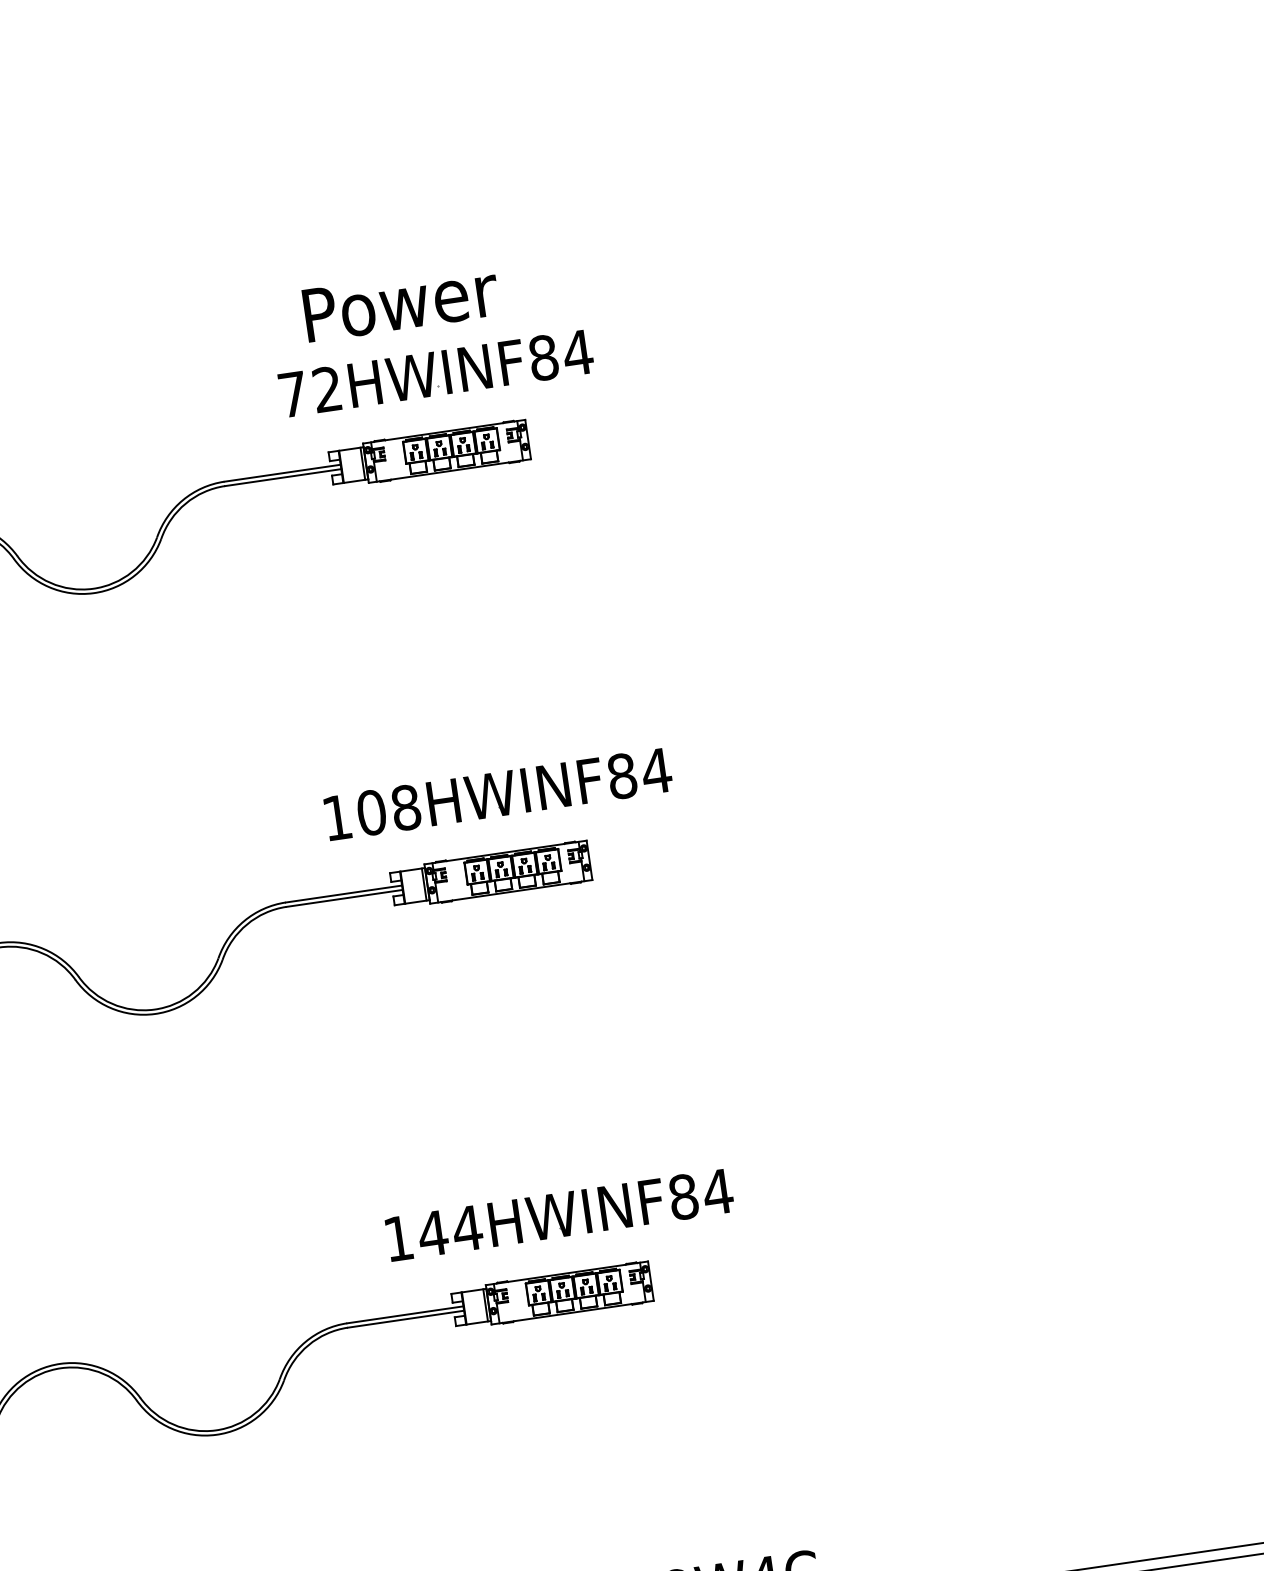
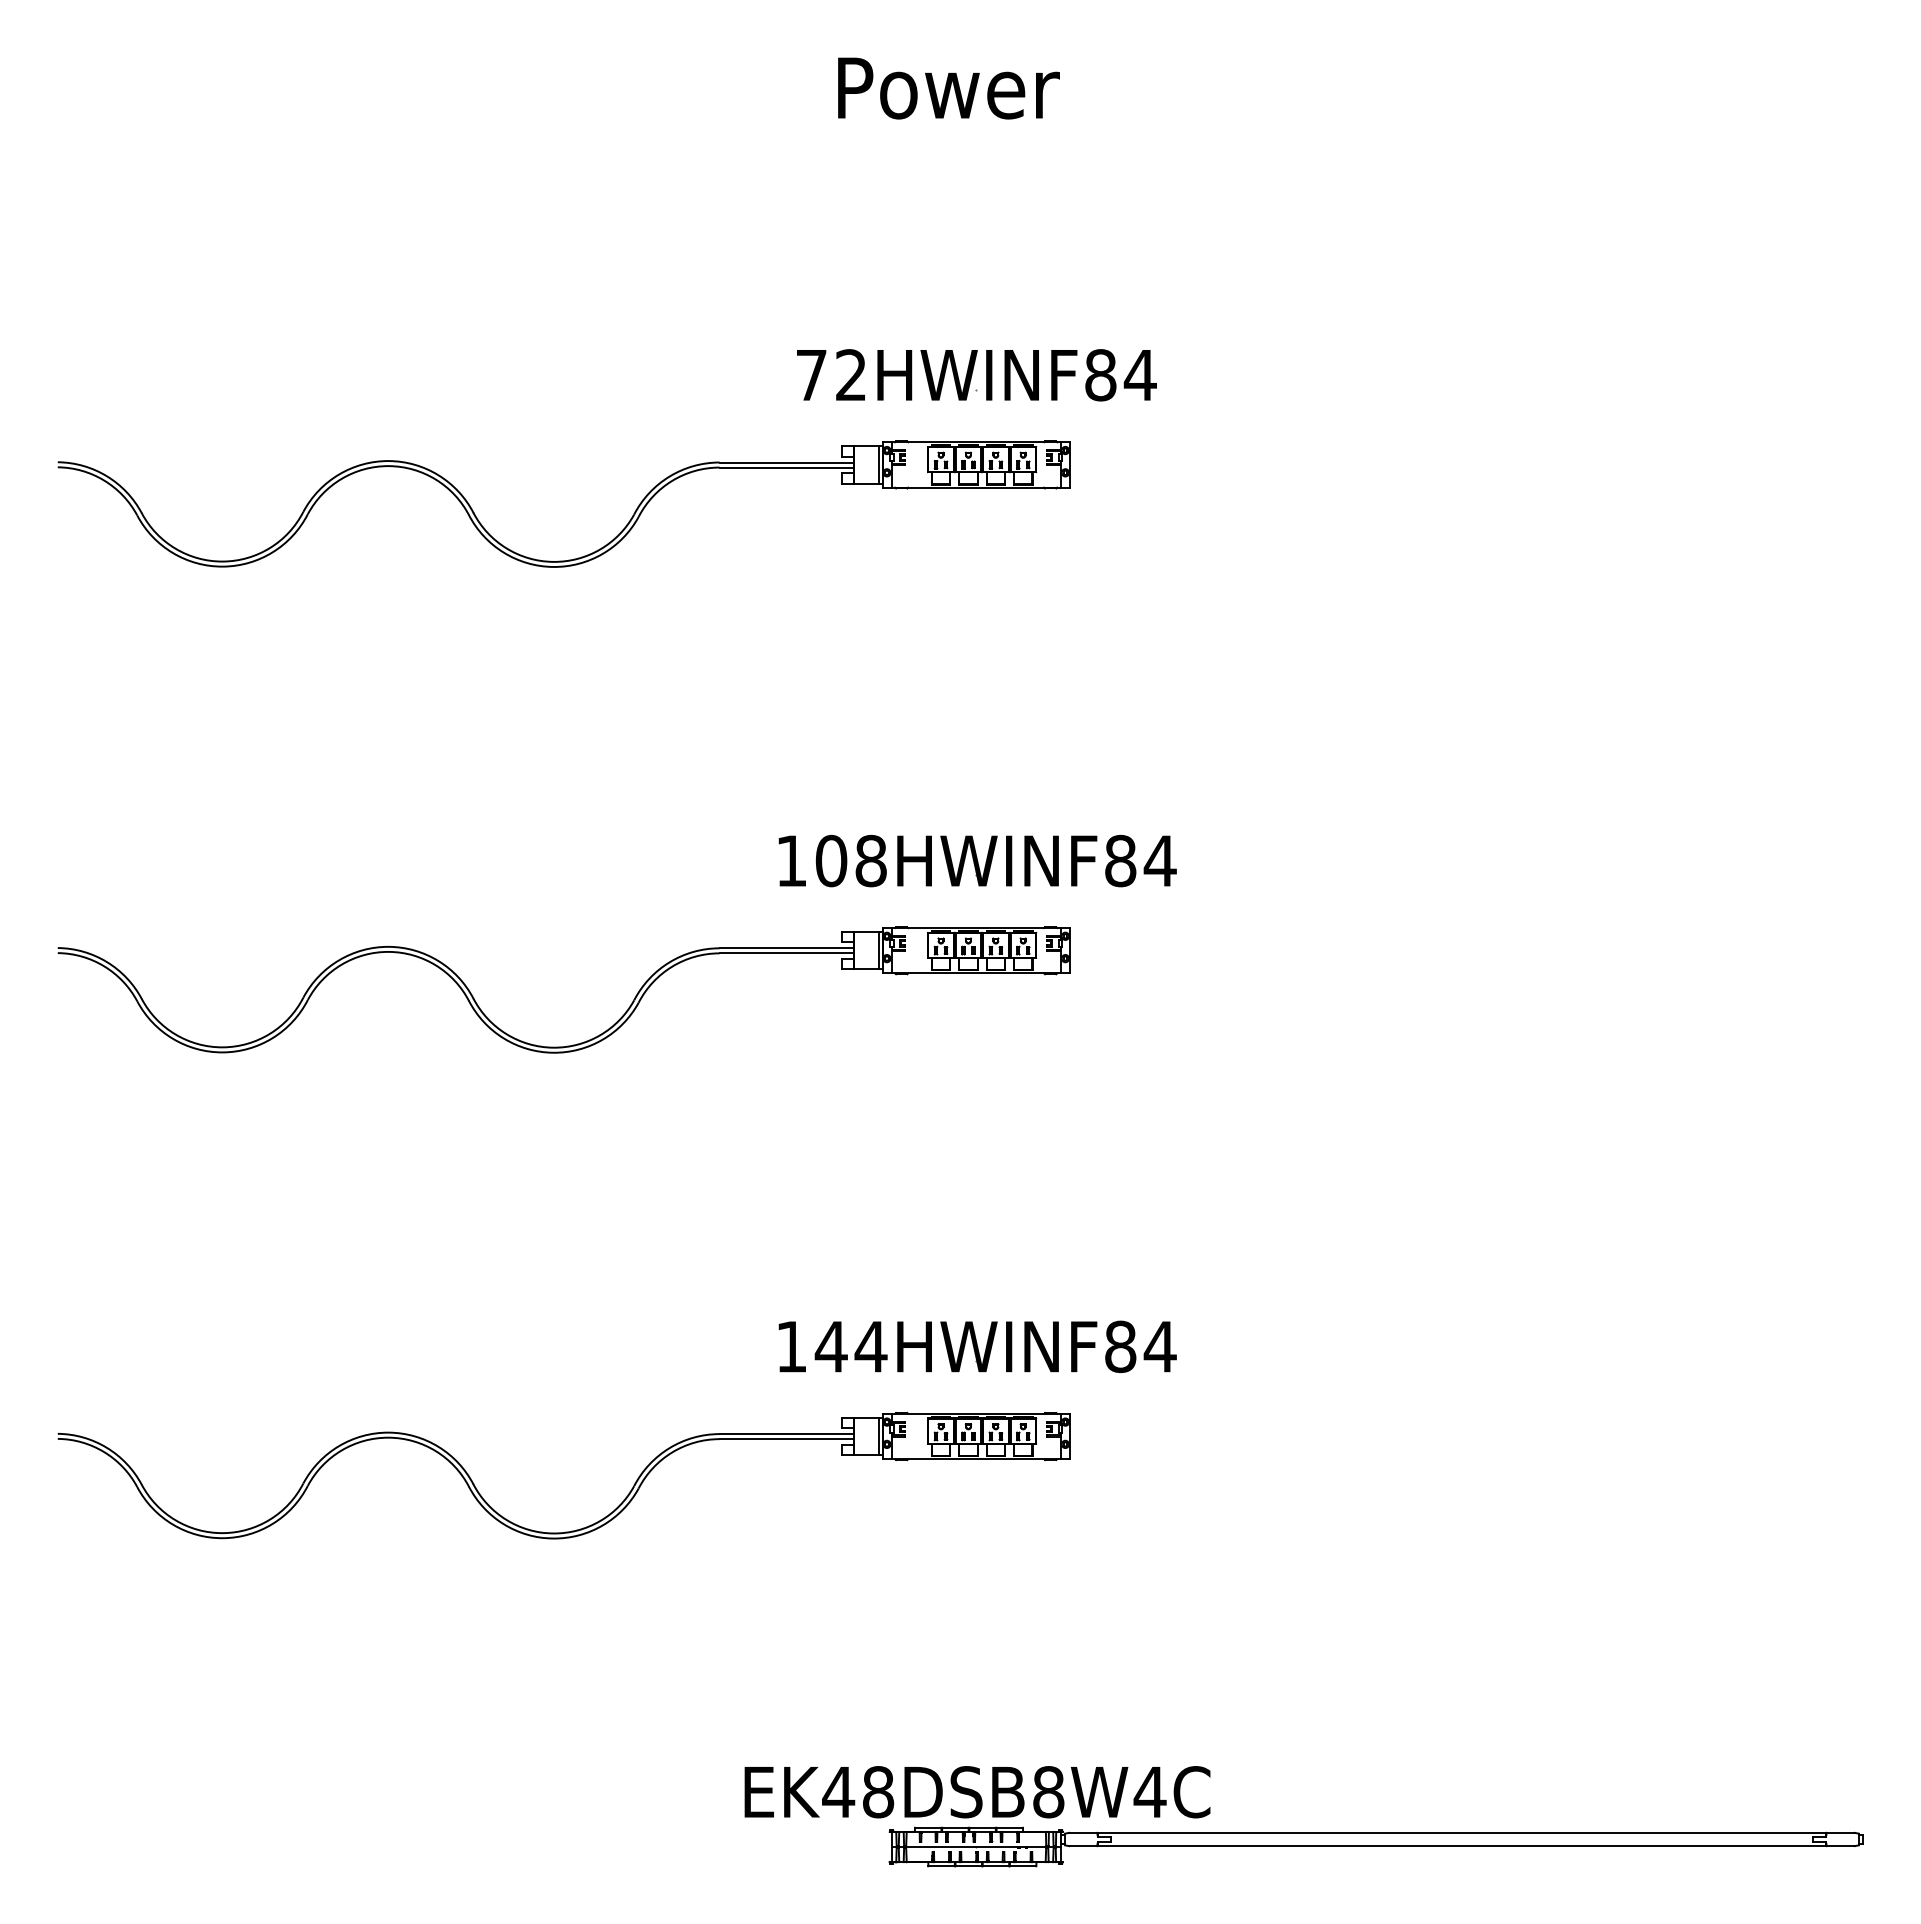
text: (400, 302) -> (948, 88), moved

